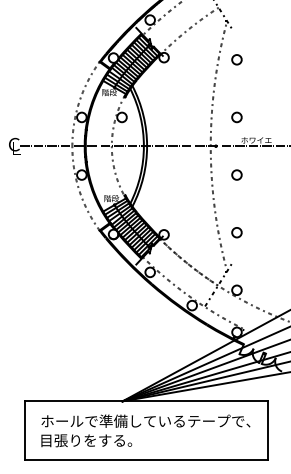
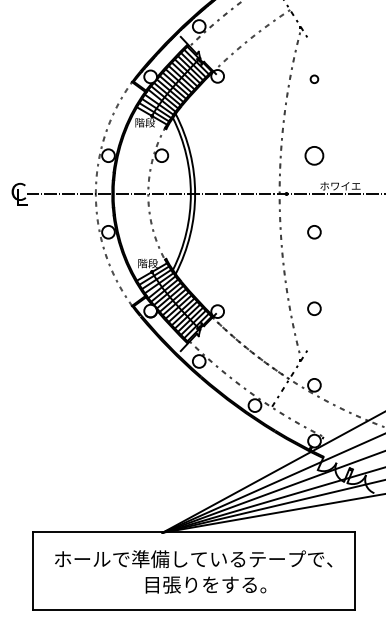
circle: (237, 60) -> (314, 79), size x0.6
circle: (237, 117) -> (314, 155), size x1.4
text: (86, 440) -> (205, 584), moved

